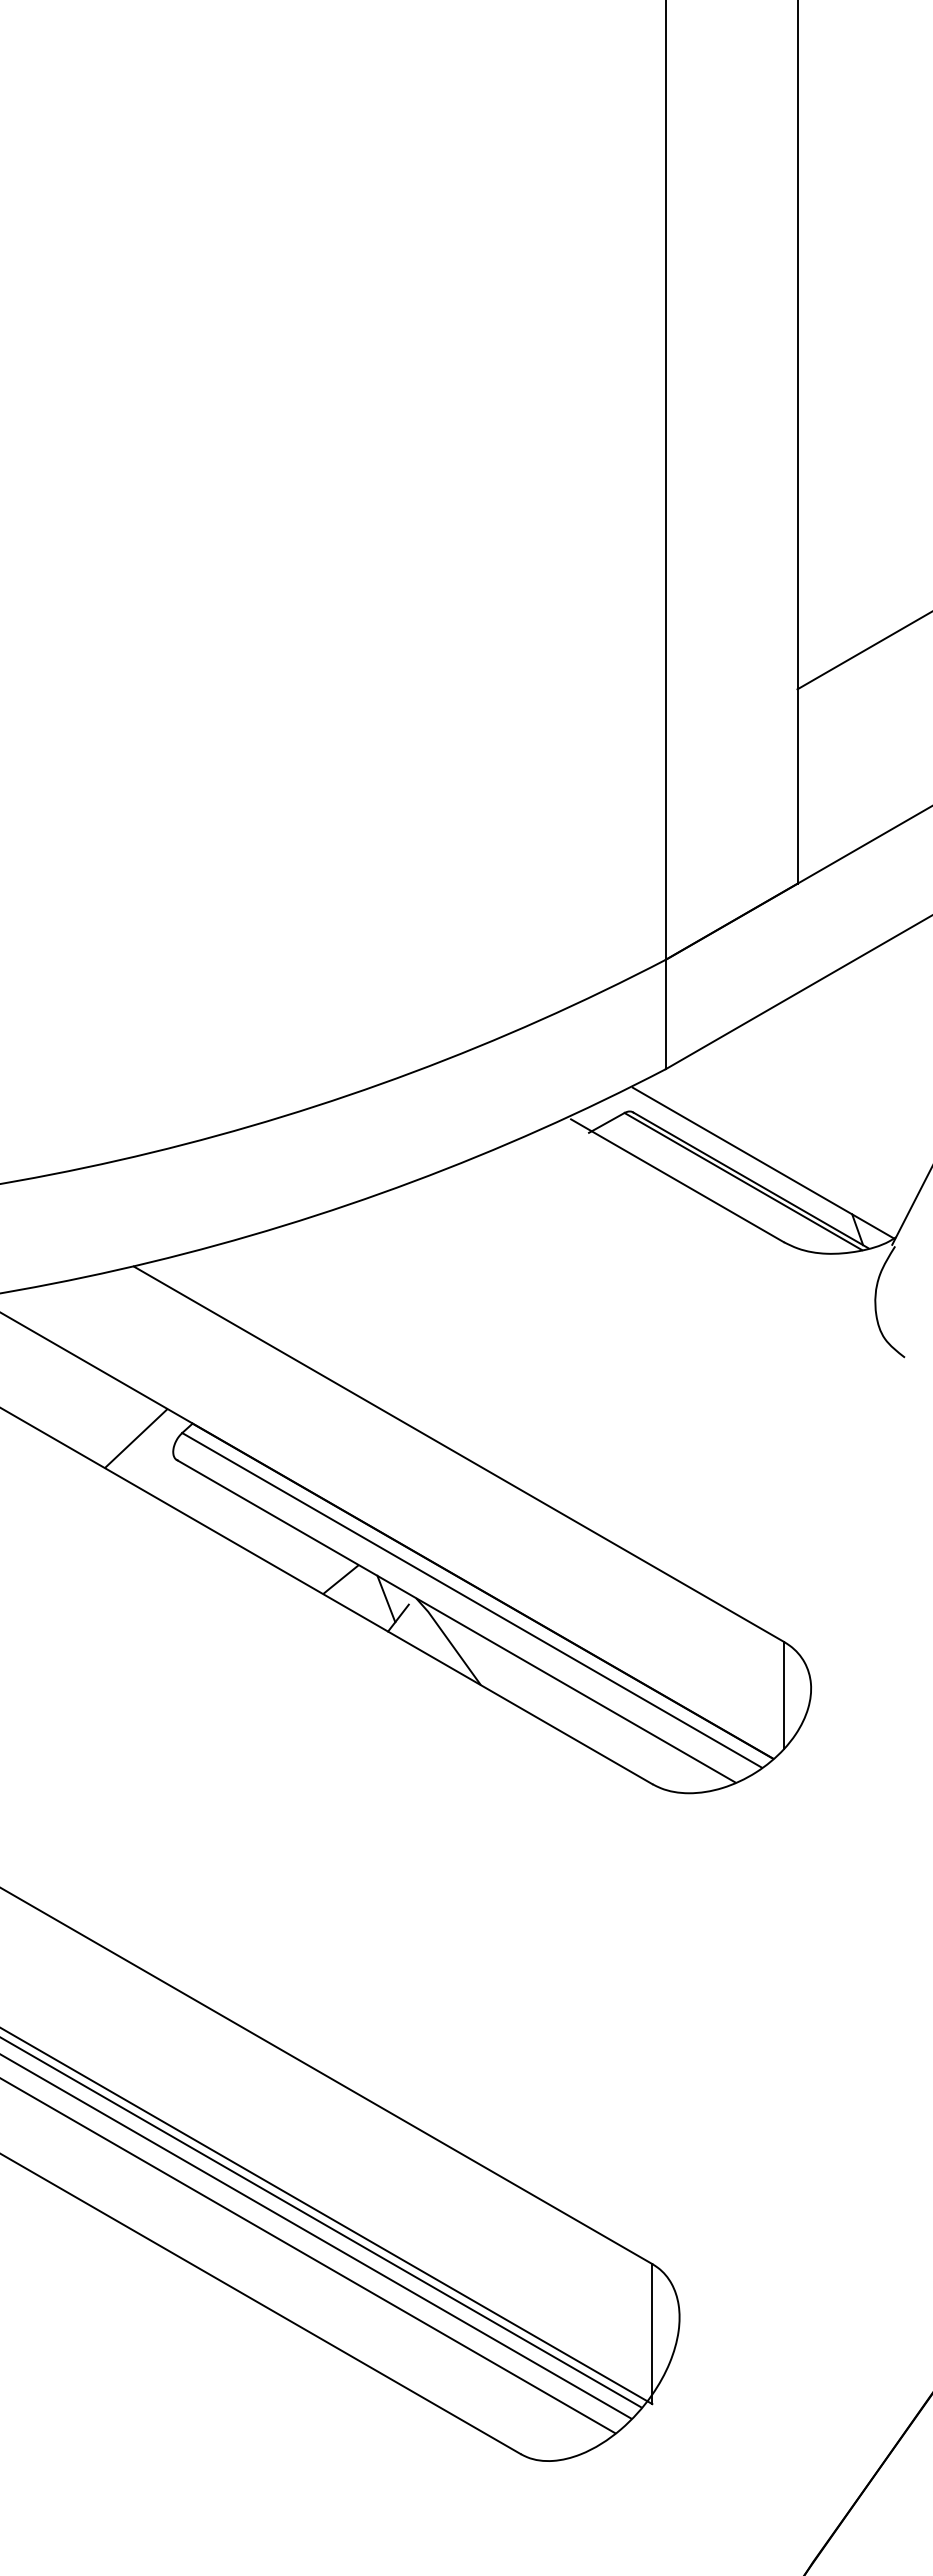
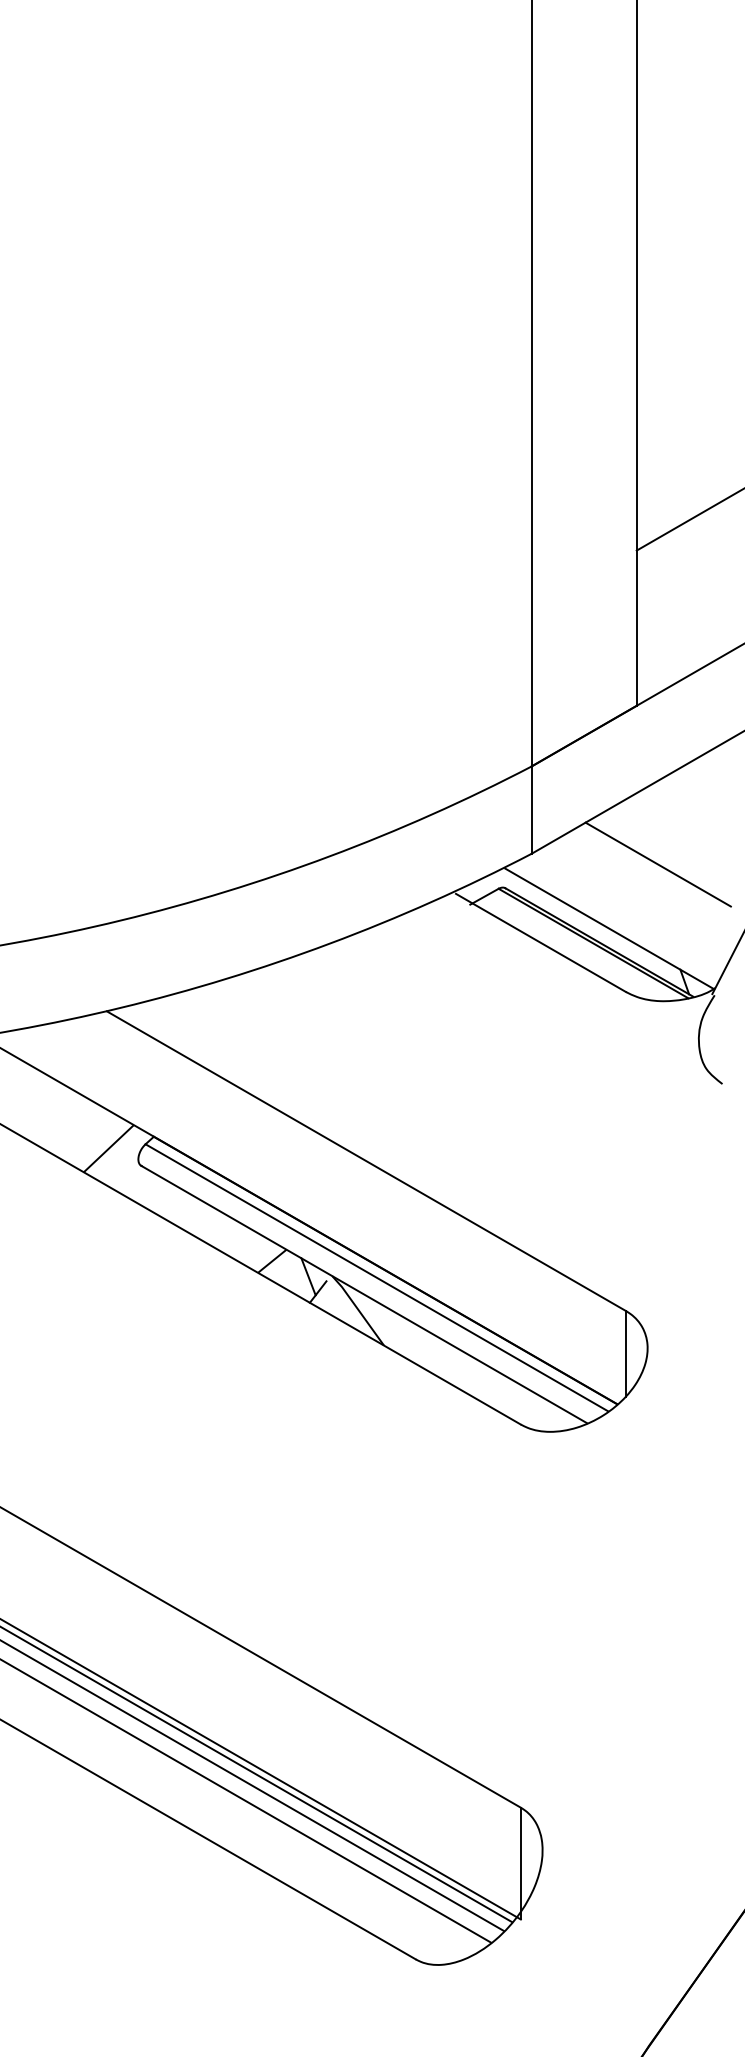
line: (824, 1082) -> (658, 864), added

